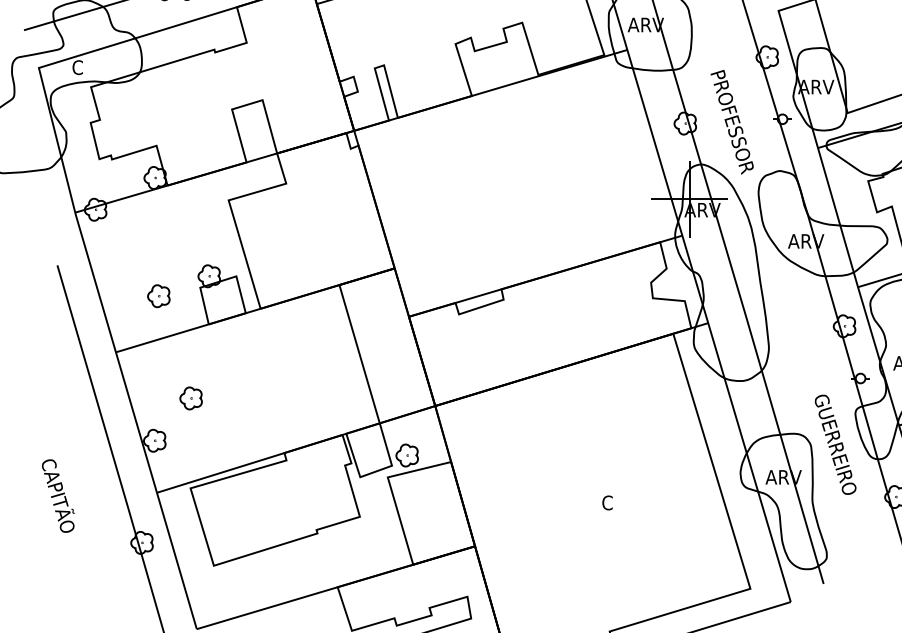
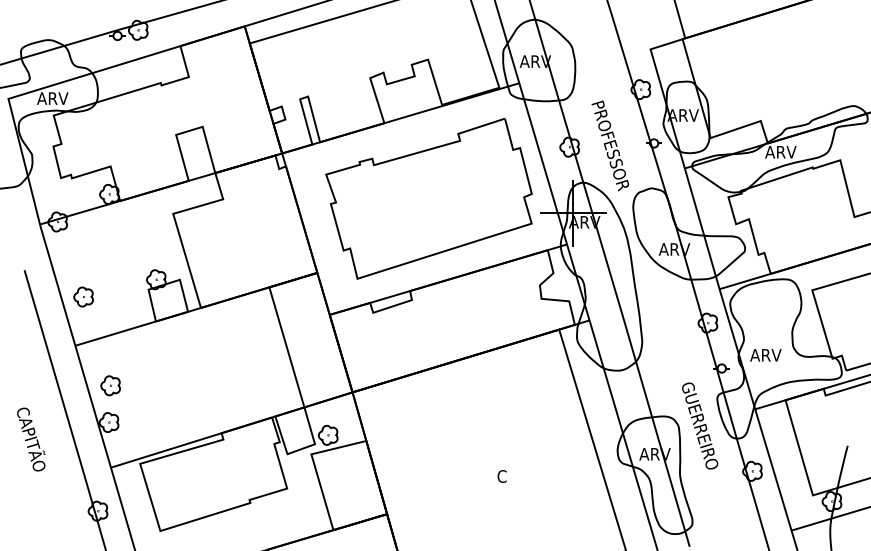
text: (89, 67) -> (52, 98), C -> ARV
part: (522, 182) -> (428, 198), added
part: (158, 295) -> (83, 296), moved
part: (190, 398) -> (110, 385), moved
text: (58, 496) -> (31, 439), moved

